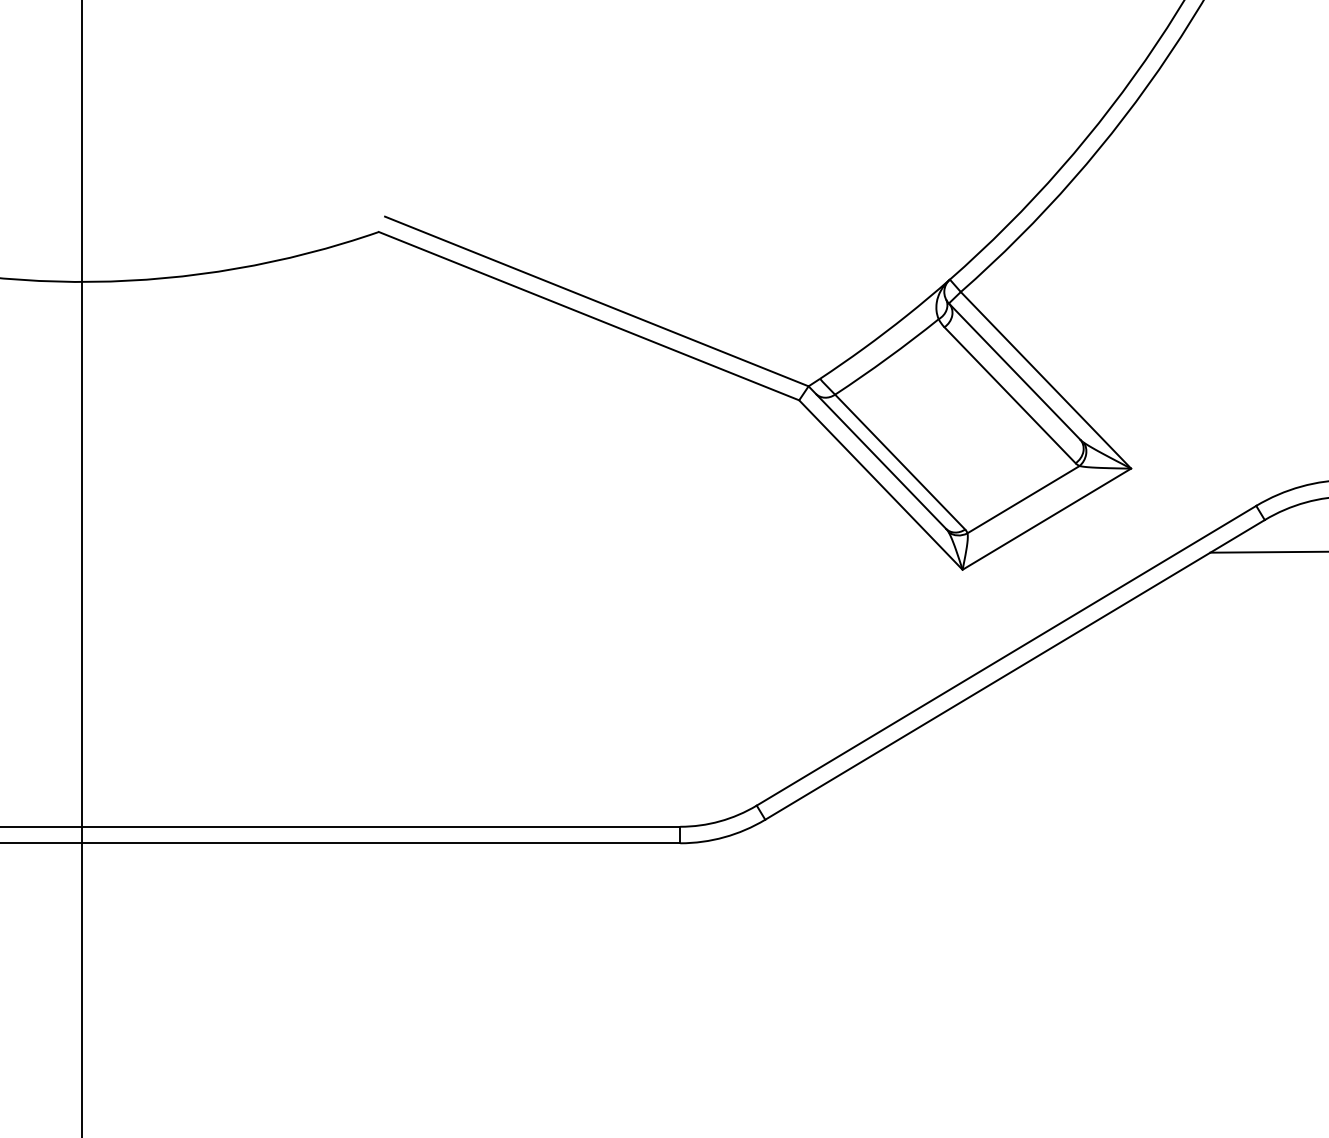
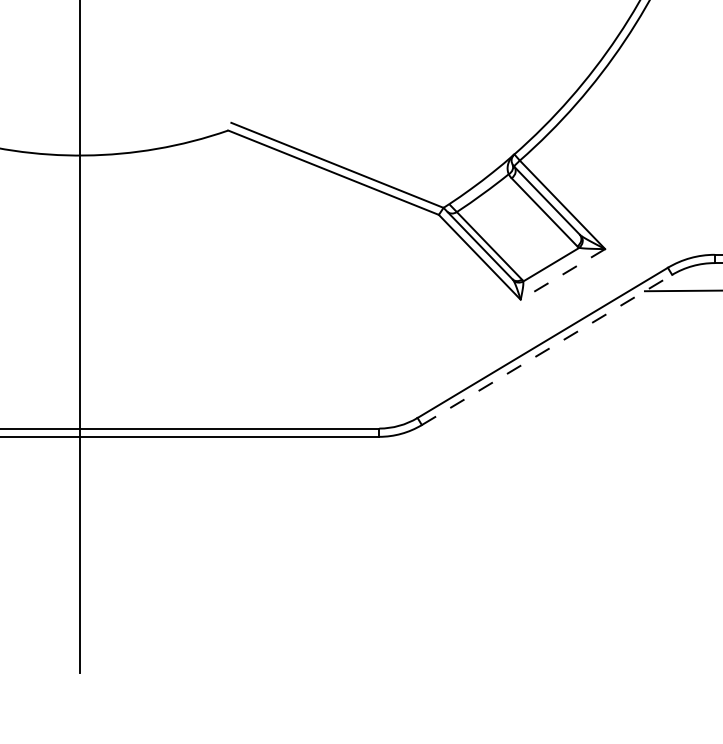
line: (1045, 519) -> (562, 274), solid -> dashed
line: (1015, 668) -> (547, 349), solid -> dashed

